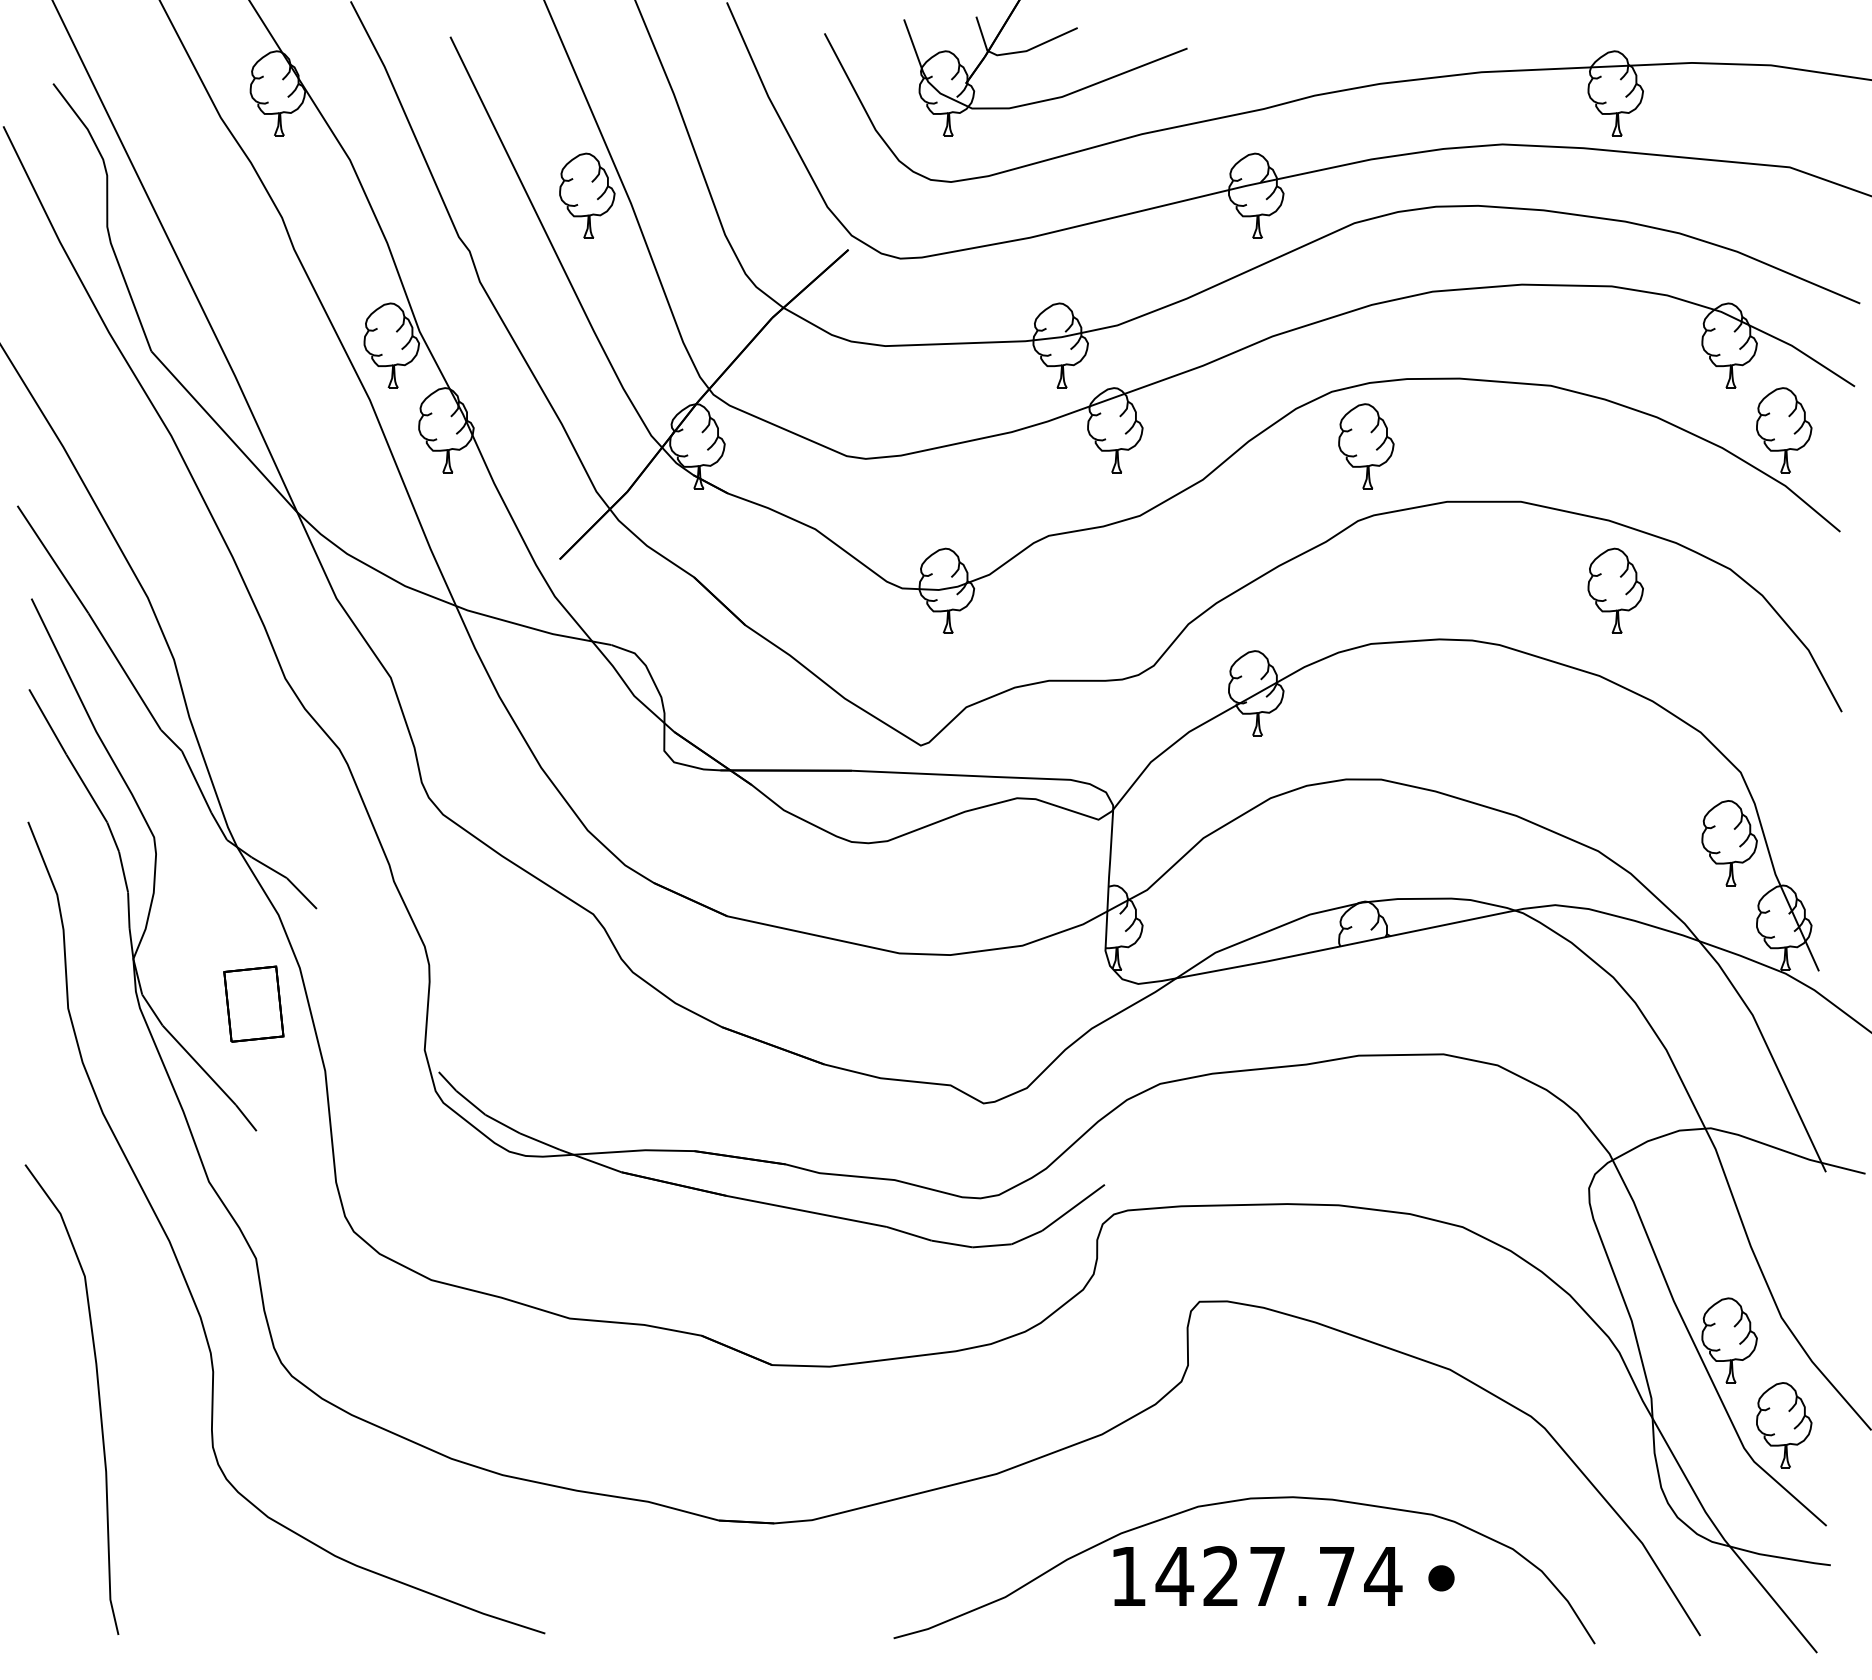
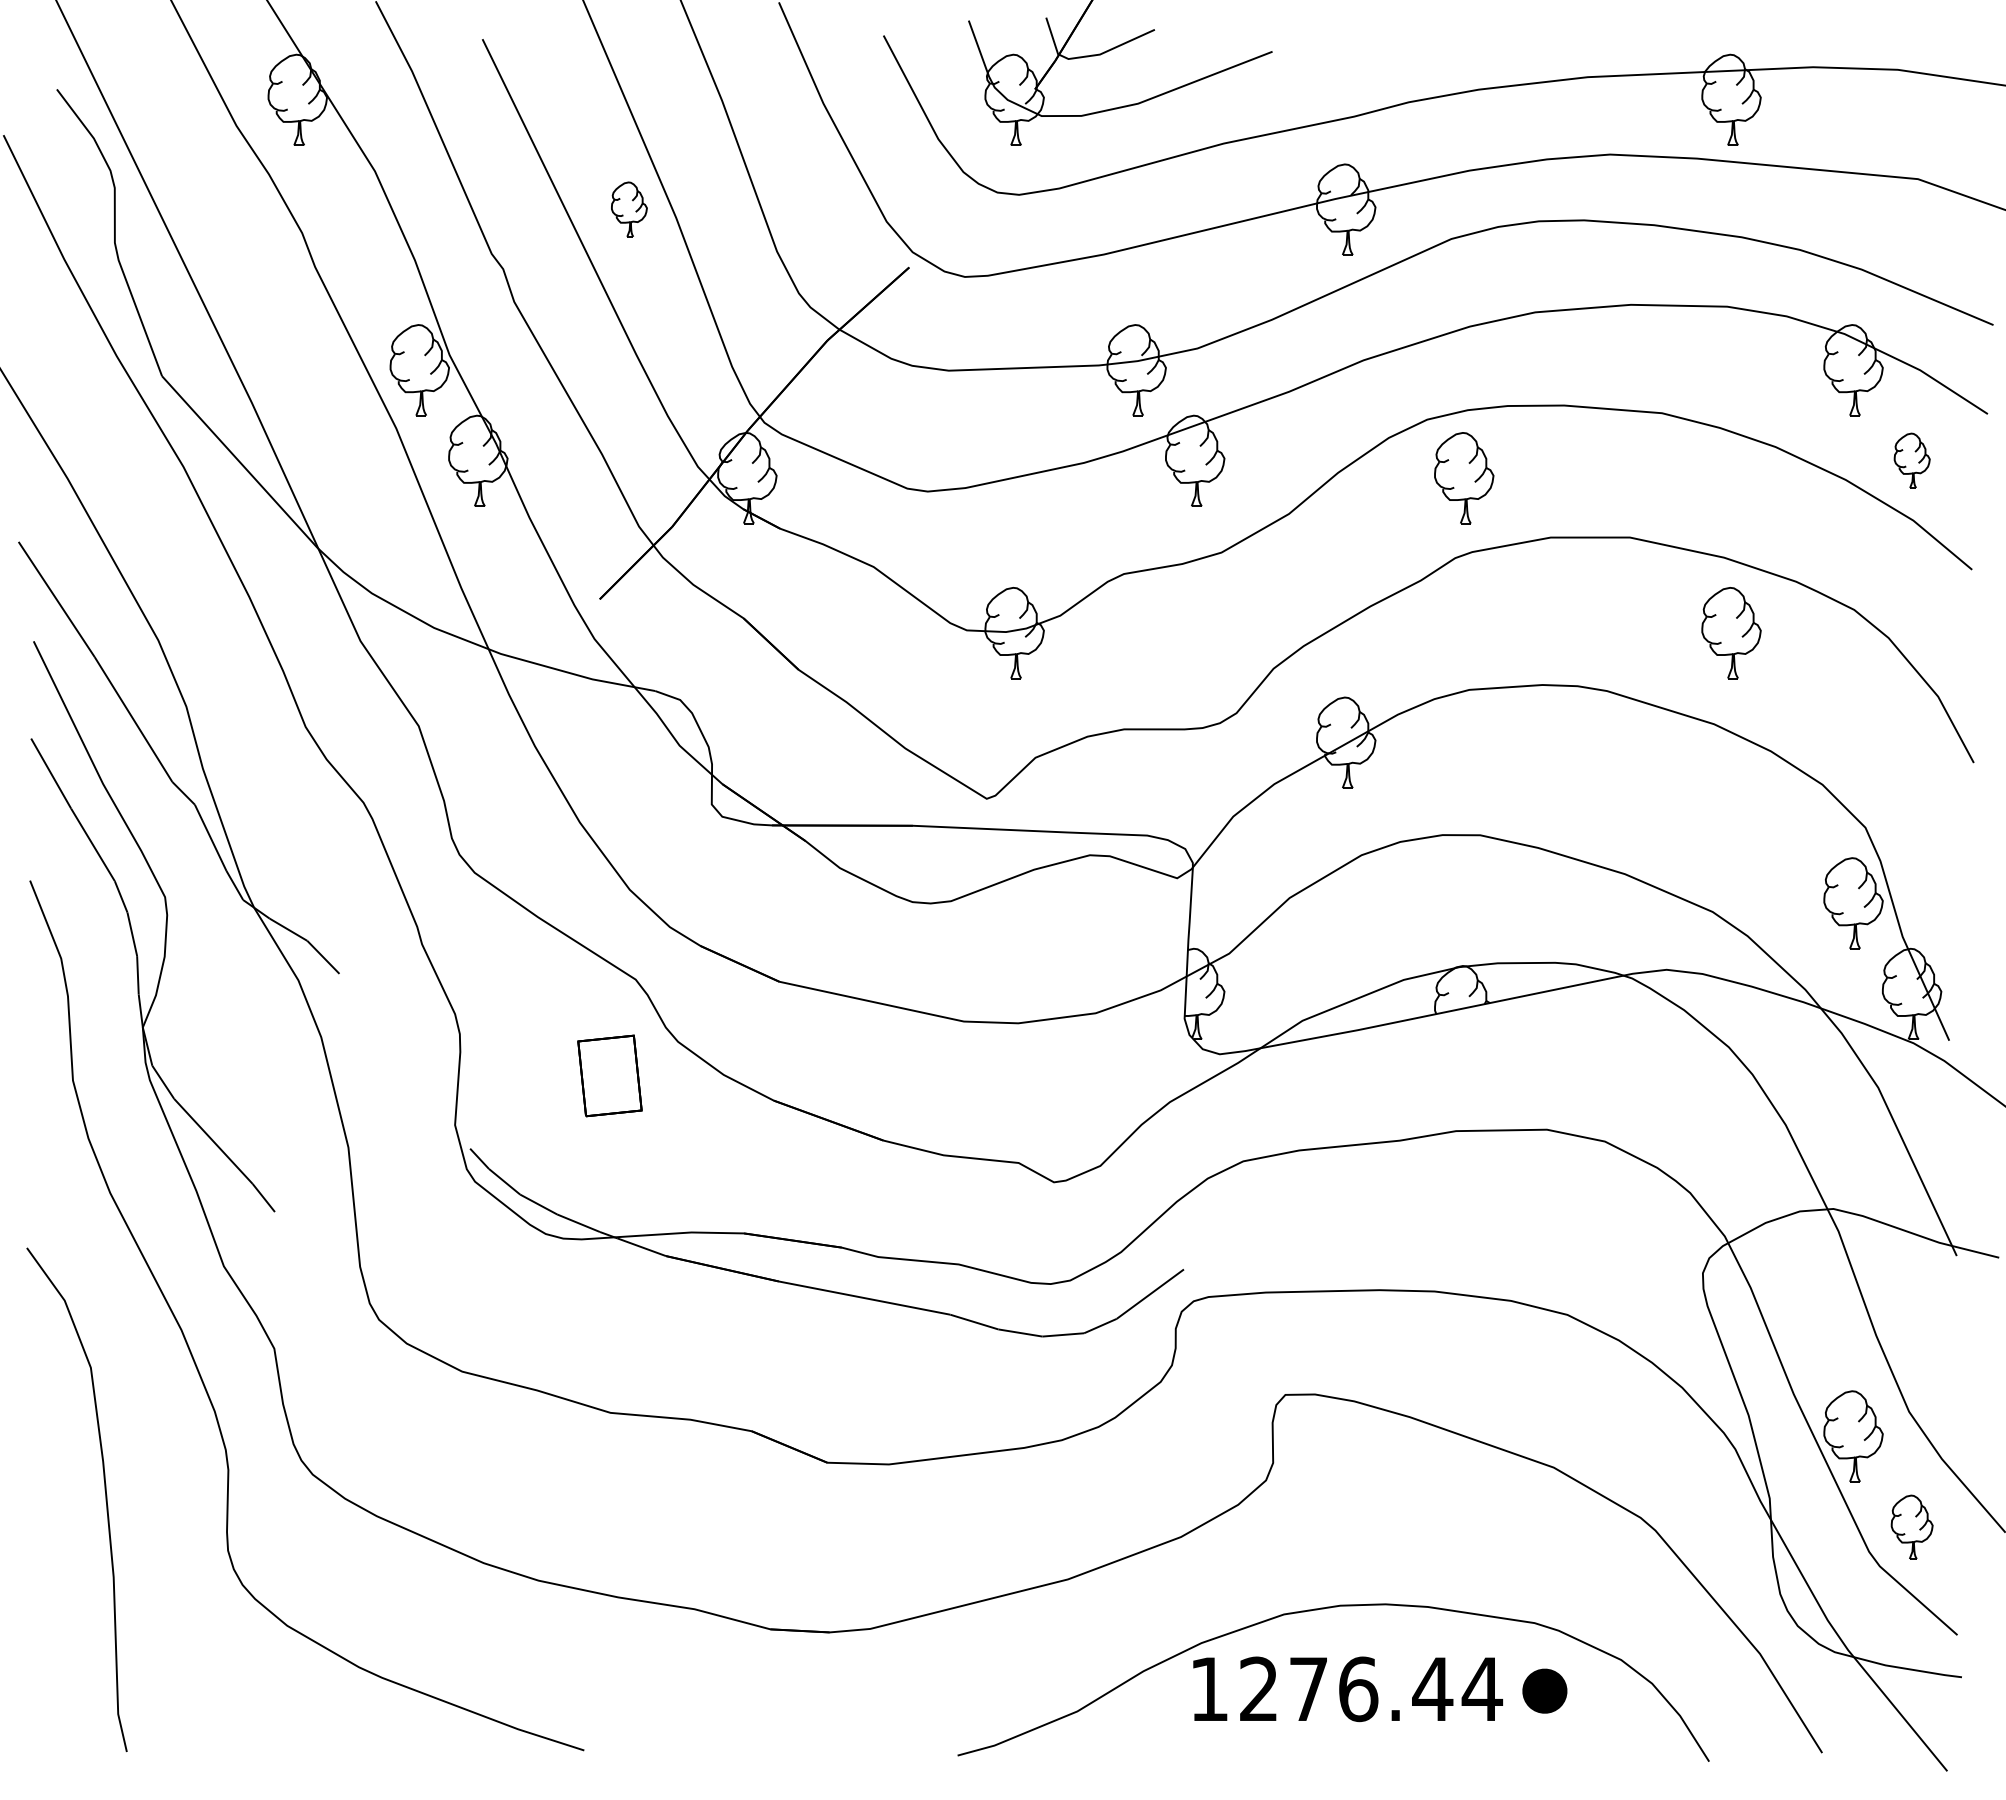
part: (587, 195) -> (629, 209), size x0.6
part: (1784, 429) -> (1912, 460), size x0.6
part: (253, 1003) -> (609, 1075), moved
part: (1784, 1425) -> (1912, 1527), size x0.7
text: (1255, 1576) -> (1345, 1689), 1427.74 -> 1276.44
part: (1441, 1578) -> (1544, 1691), size x1.6

